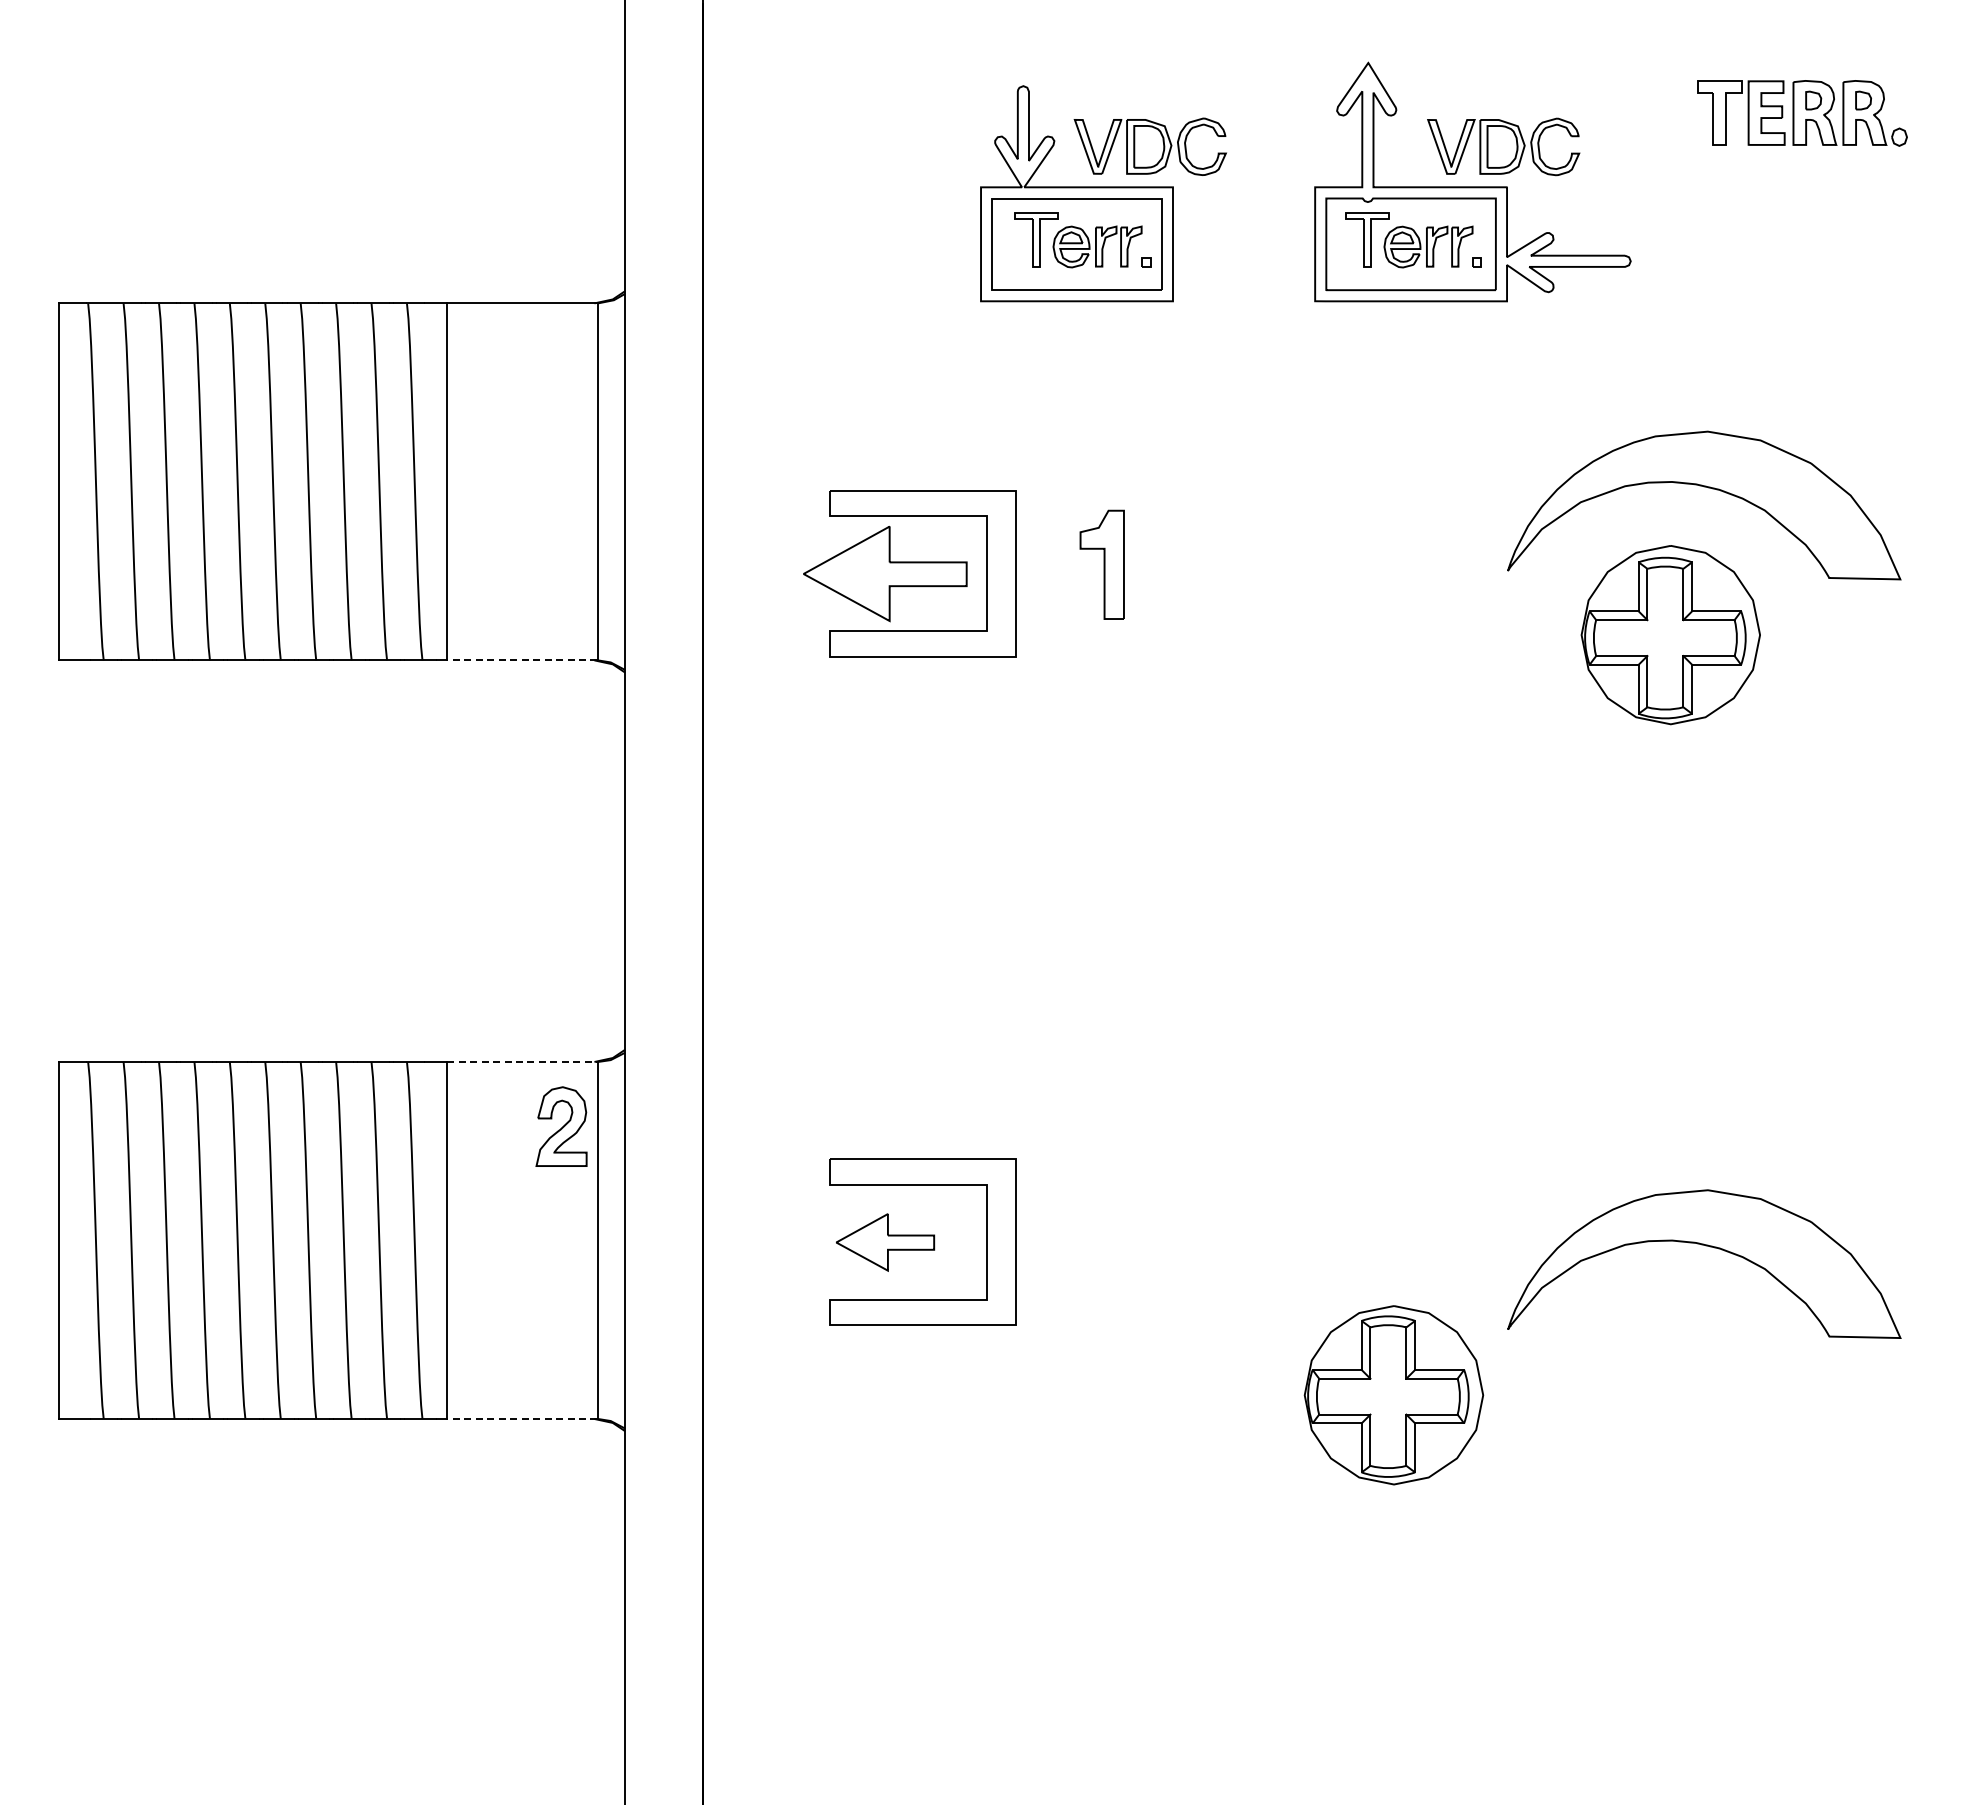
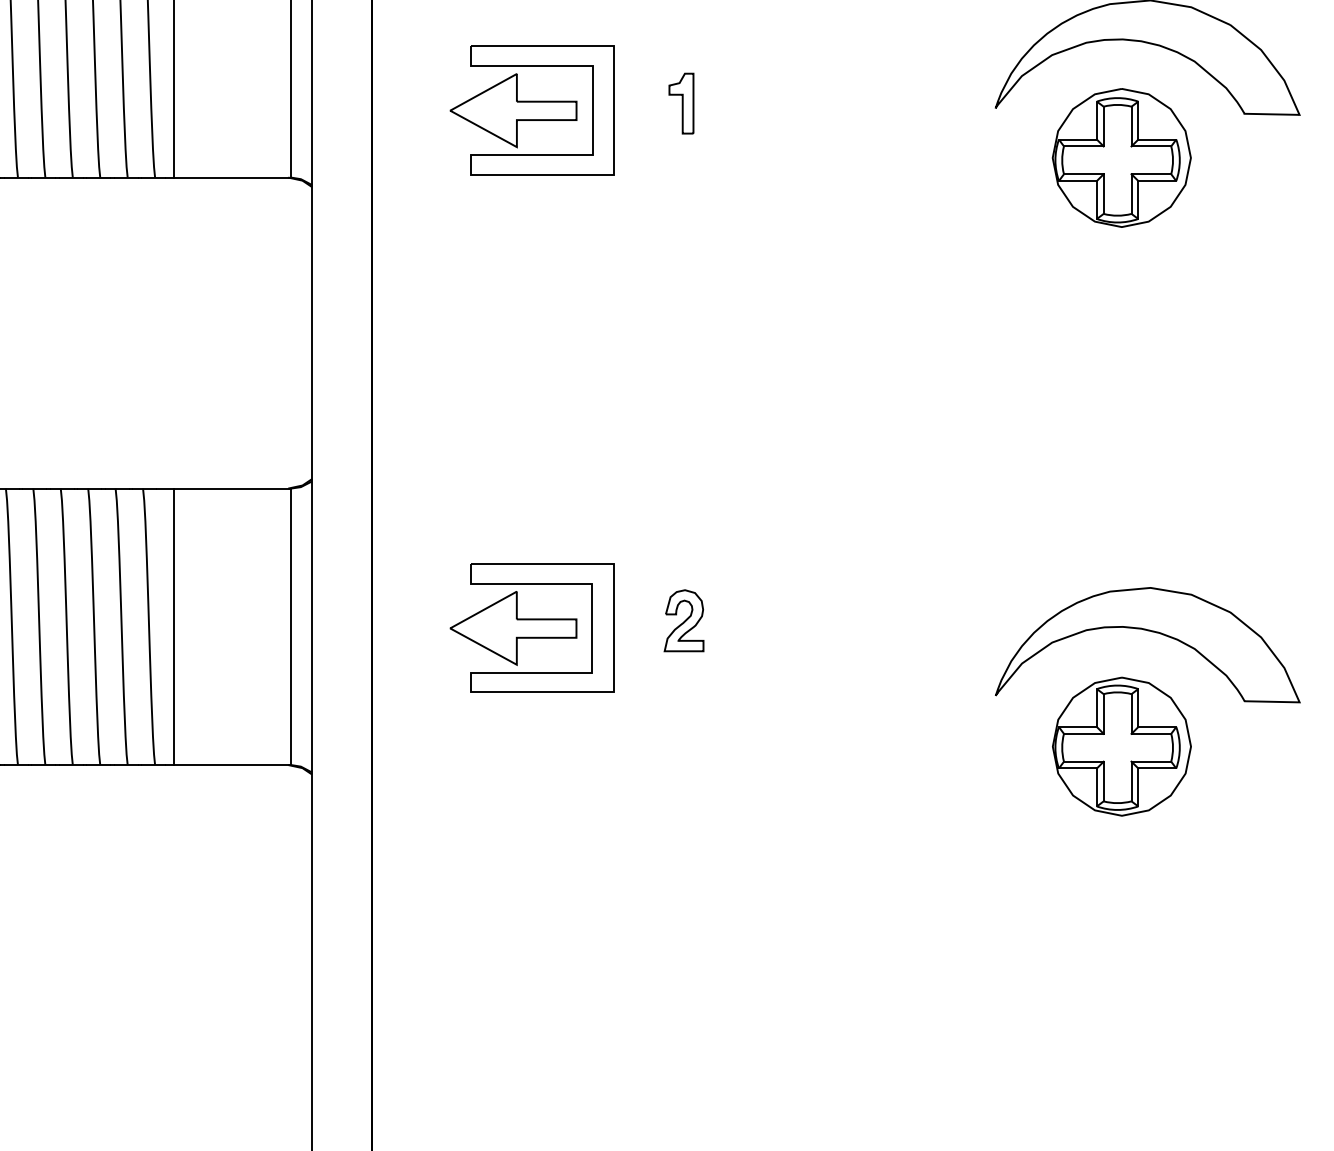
part: (1101, 564) -> (680, 103), size x0.71
line: (521, 660) -> (231, 177), dashed -> solid
line: (522, 1061) -> (232, 488), dashed -> solid
part: (561, 1126) -> (684, 620), moved
part: (885, 1242) -> (513, 628), size x1.67
part: (1393, 1395) -> (1121, 746), moved
line: (521, 1418) -> (231, 764), dashed -> solid

